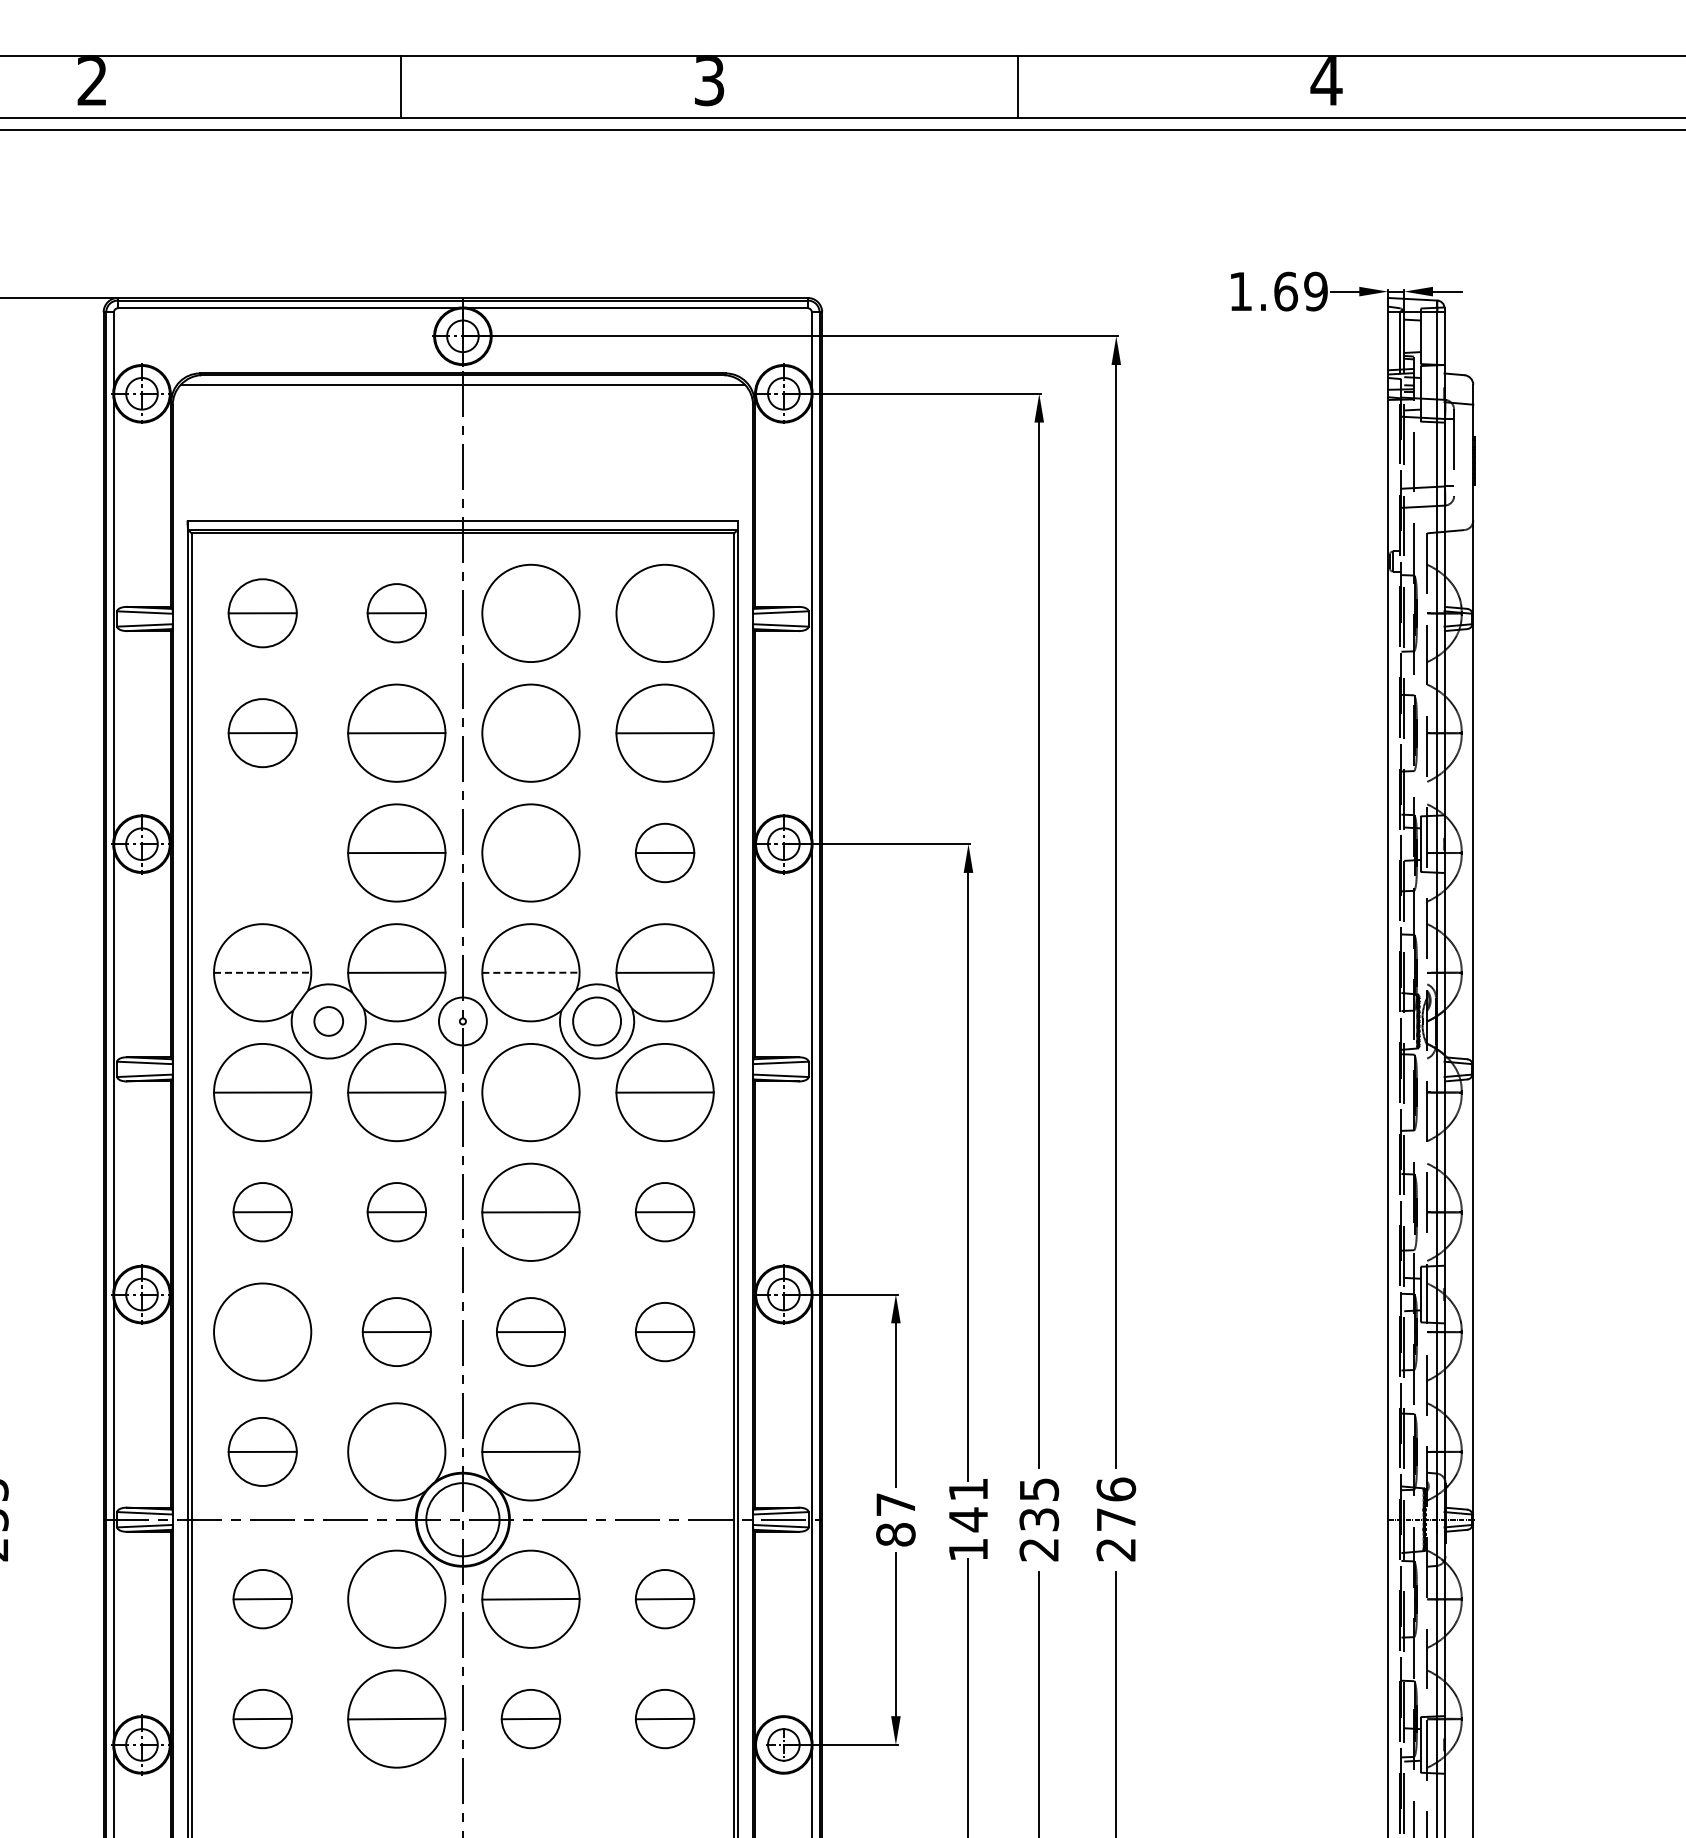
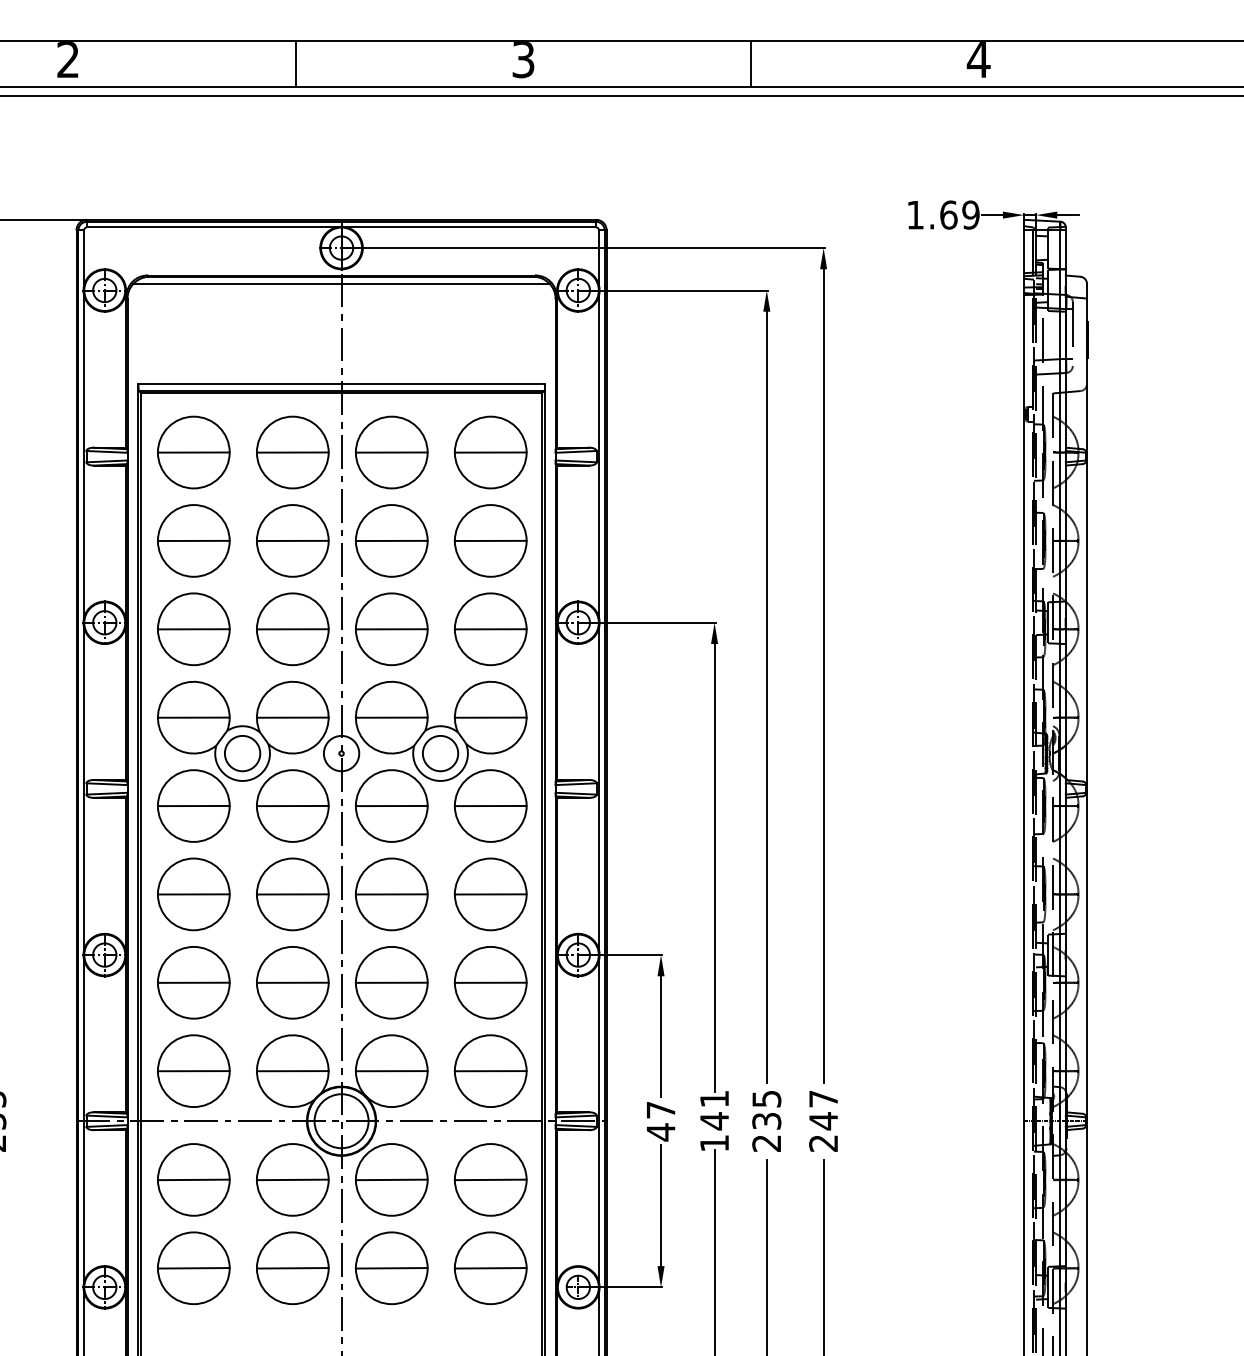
part: (262, 612) -> (193, 451), size x1.43
part: (396, 612) -> (292, 451), size x1.67
line: (530, 613) -> (391, 452), added
line: (664, 613) -> (490, 452), added
part: (262, 732) -> (193, 540), size x1.43
line: (530, 733) -> (391, 541), added
part: (262, 852) -> (193, 628), added
line: (530, 852) -> (391, 628), added
part: (664, 852) -> (490, 628), size x1.67
line: (262, 972) -> (193, 717), dashed -> solid
line: (530, 972) -> (391, 717), dashed -> solid
circle: (328, 1021) -> (242, 753), size x1.67
line: (530, 1092) -> (391, 806), added
part: (262, 1211) -> (193, 893), size x1.67
part: (396, 1211) -> (292, 893), size x1.67
part: (664, 1211) -> (490, 893), size x1.67
part: (396, 1331) -> (292, 982), size x1.43
part: (530, 1331) -> (391, 982), size x1.43
part: (664, 1331) -> (490, 982), size x1.67
line: (262, 1332) -> (193, 983), added
part: (262, 1451) -> (193, 1070), size x1.43
line: (396, 1451) -> (292, 1070), added
part: (664, 1451) -> (490, 1070), added
text: (1116, 1504) -> (823, 1109), 276 -> 247
text: (895, 1534) -> (660, 1132), 87 -> 47
part: (262, 1598) -> (193, 1179), size x1.67
line: (396, 1598) -> (292, 1179), added
part: (664, 1598) -> (490, 1179), size x1.67
part: (262, 1718) -> (193, 1267), size x1.67
part: (530, 1718) -> (391, 1267), size x1.67
part: (664, 1718) -> (490, 1267), size x1.67

